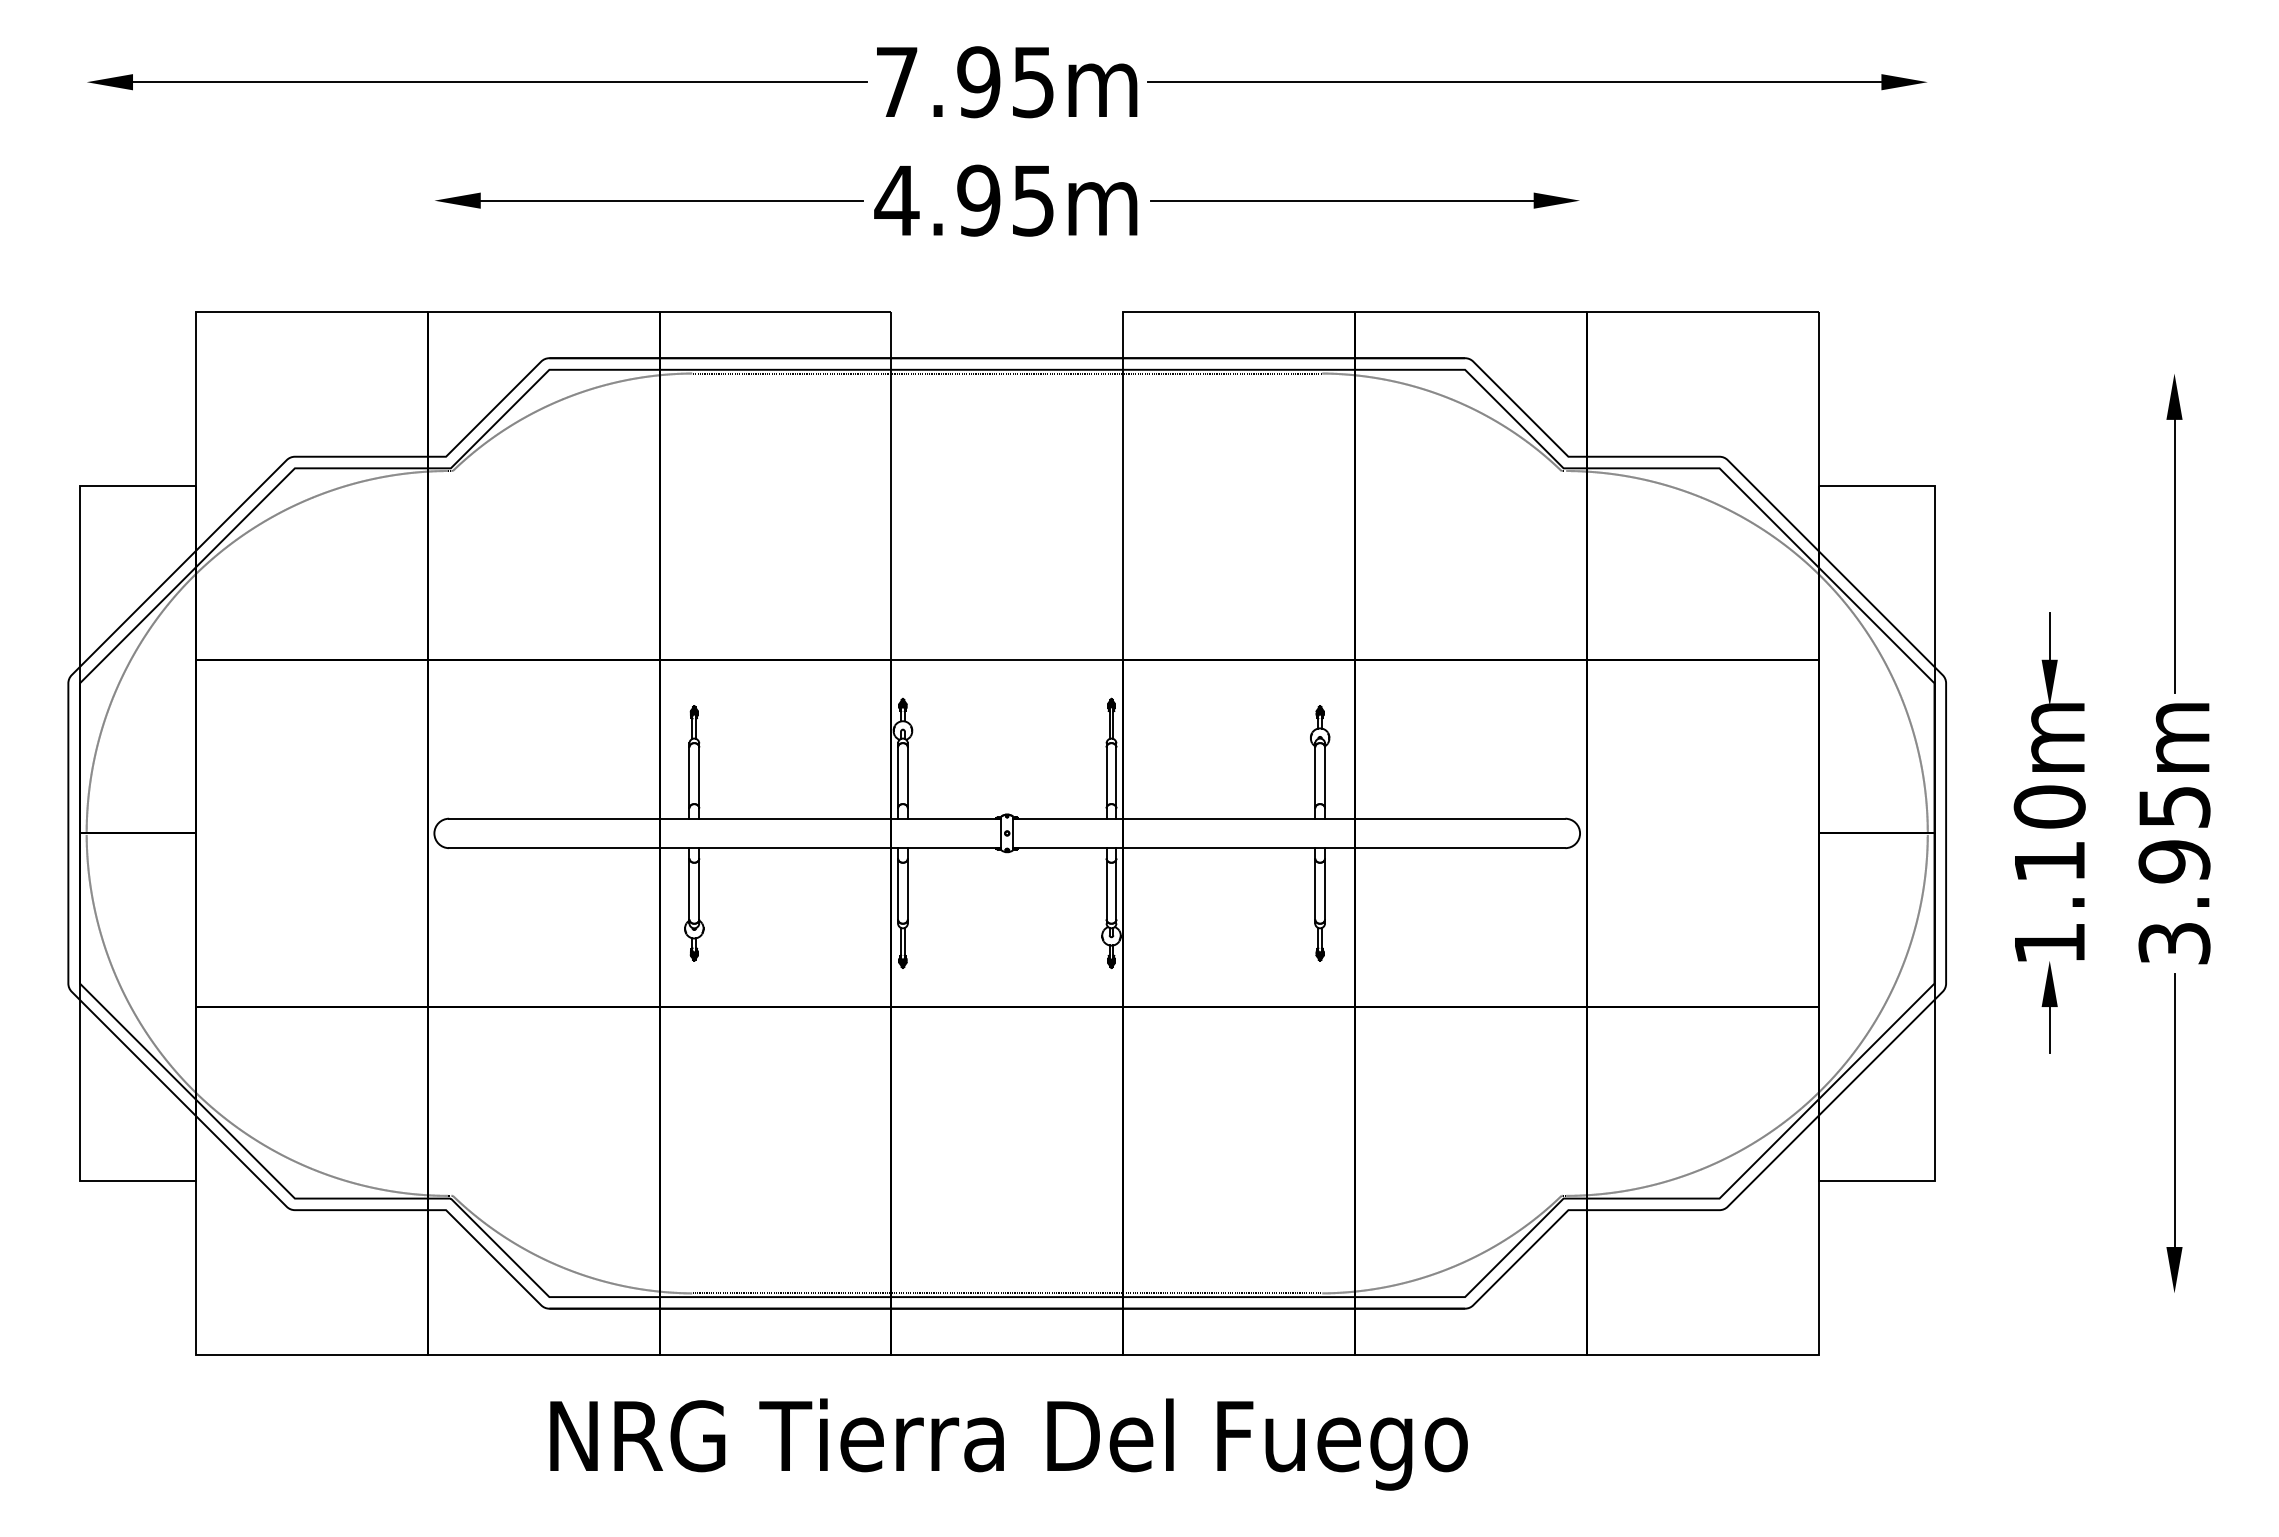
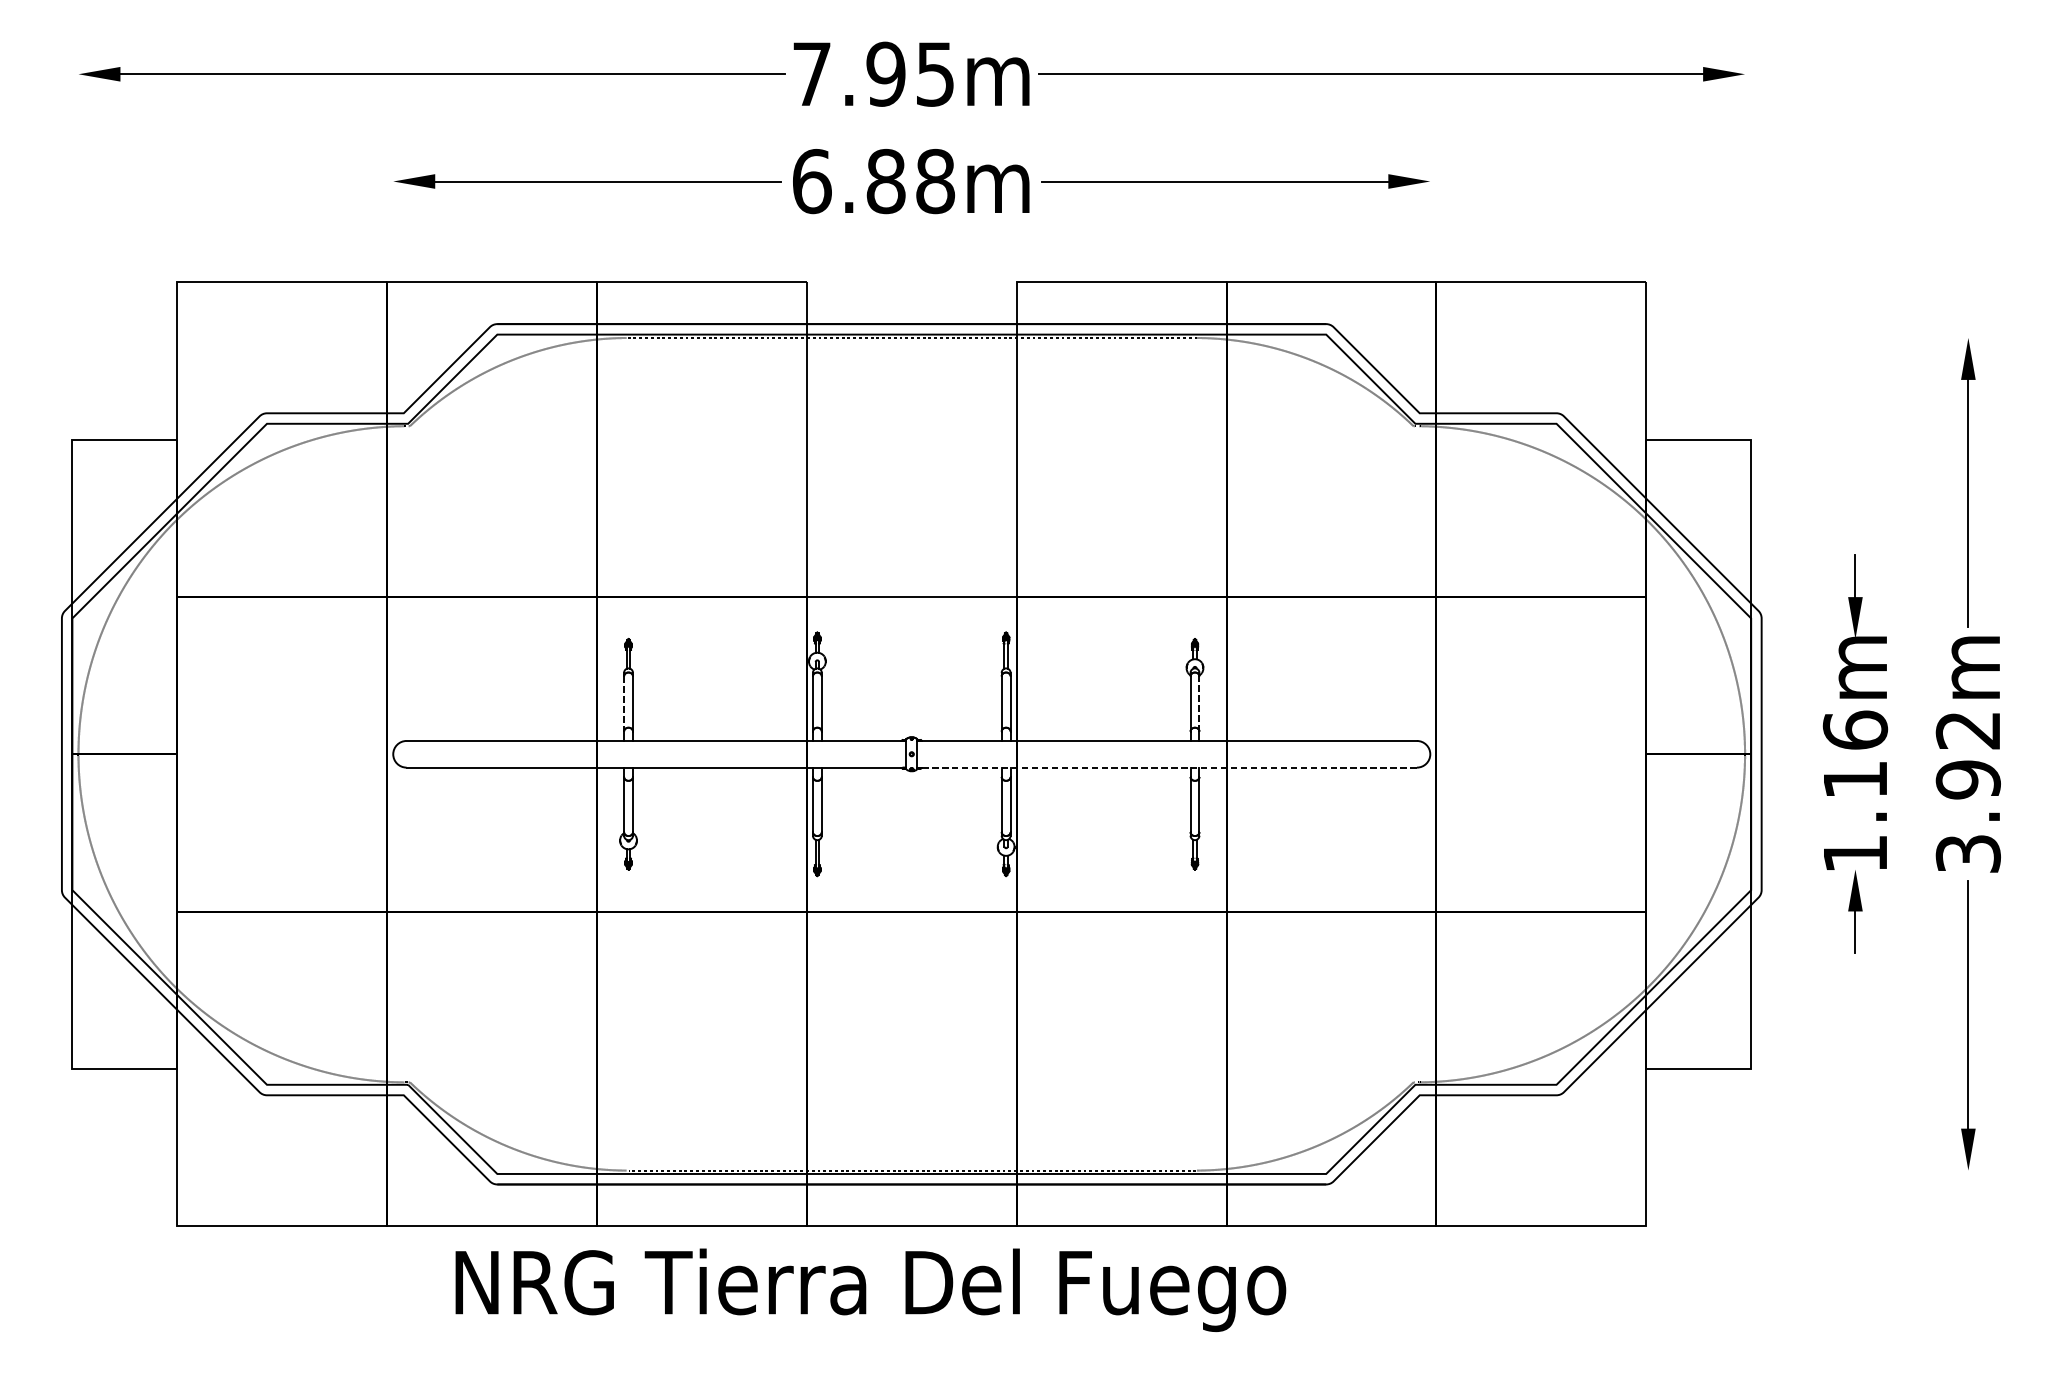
text: (964, 200) -> (873, 181), 4.95m -> 6.88m
line: (1325, 777) -> (1199, 703), solid -> dashed
line: (689, 778) -> (624, 704), solid -> dashed
text: (2049, 806) -> (1855, 729), 1.10m -> 1.16m
text: (2174, 807) -> (1968, 730), 3.95m -> 3.92m
line: (1292, 848) -> (1169, 767), solid -> dashed
text: (1008, 1444) -> (870, 1290), moved

